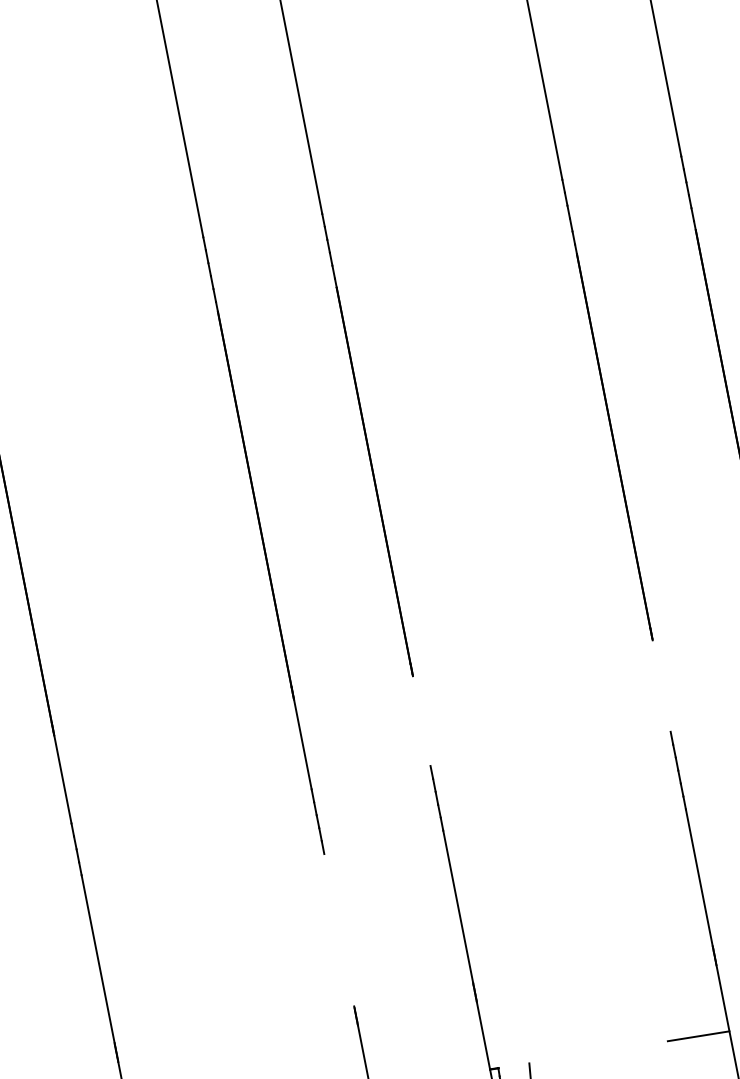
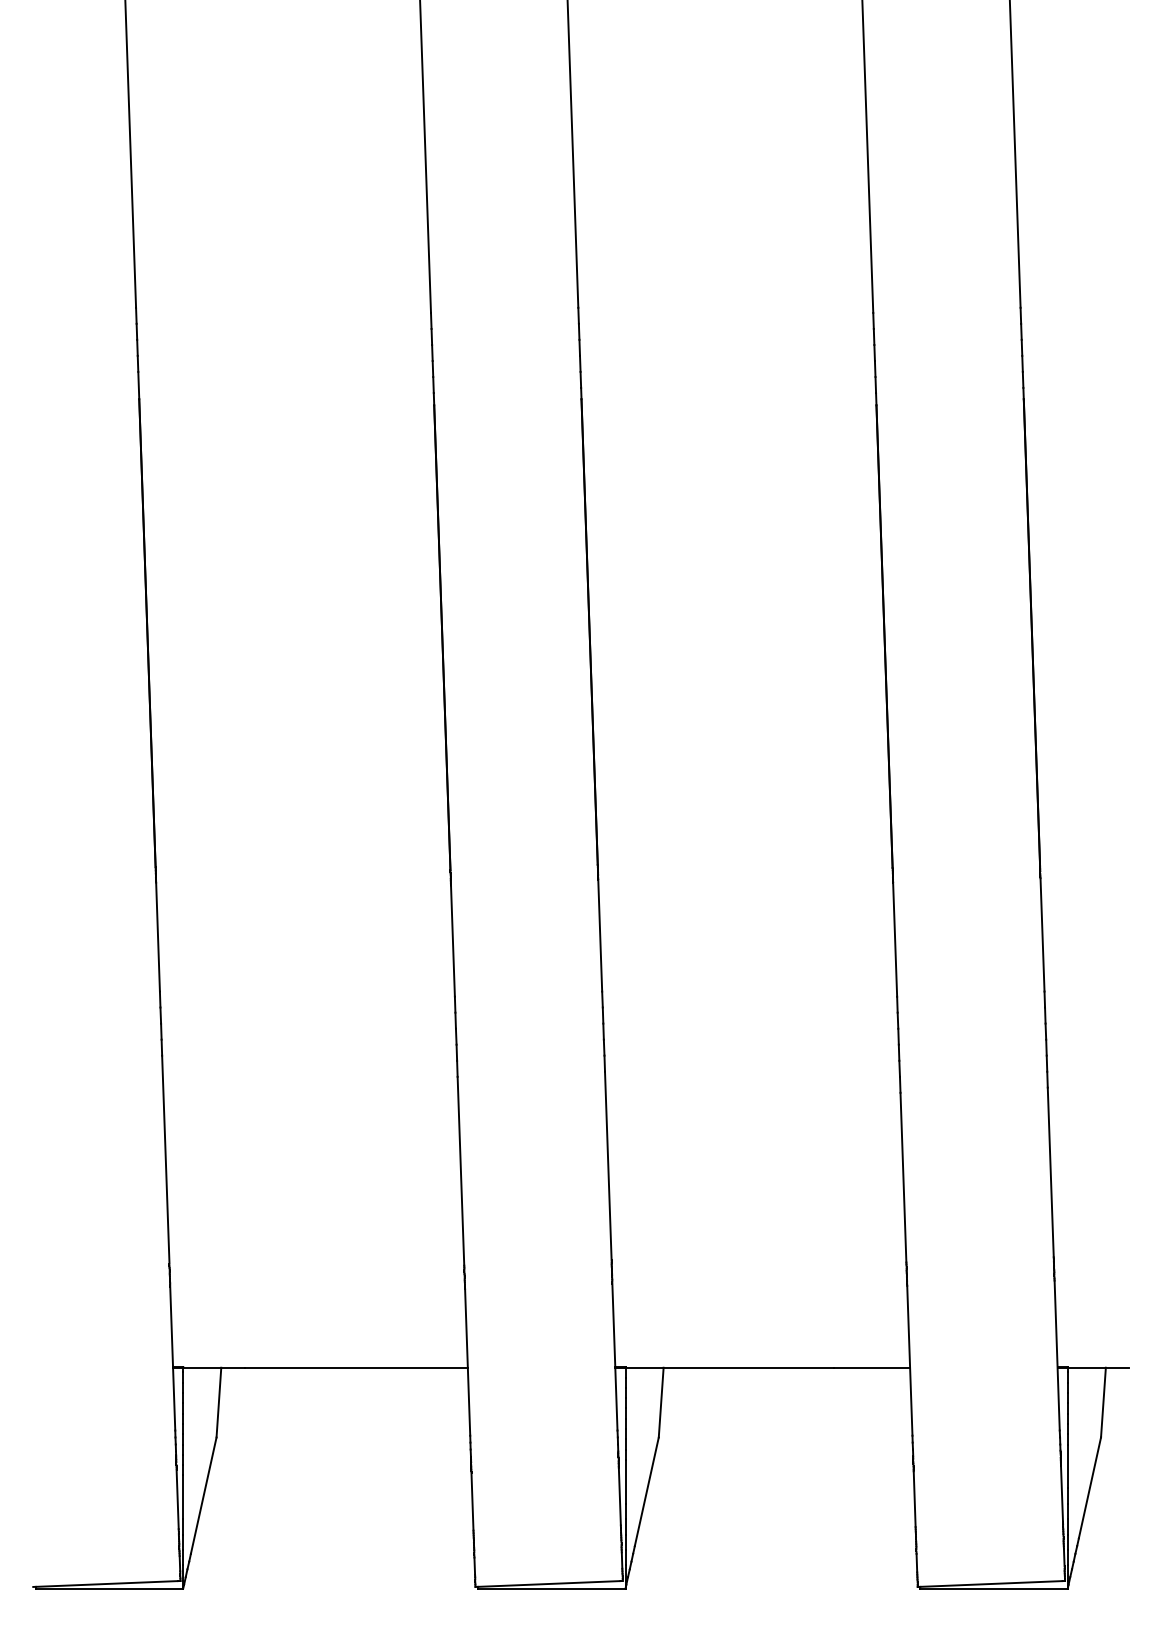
line: (661, 685) -> (895, 939), added
line: (421, 720) -> (600, 935), added
line: (338, 929) -> (460, 1170), added
line: (582, 1054) -> (729, 1367), added

